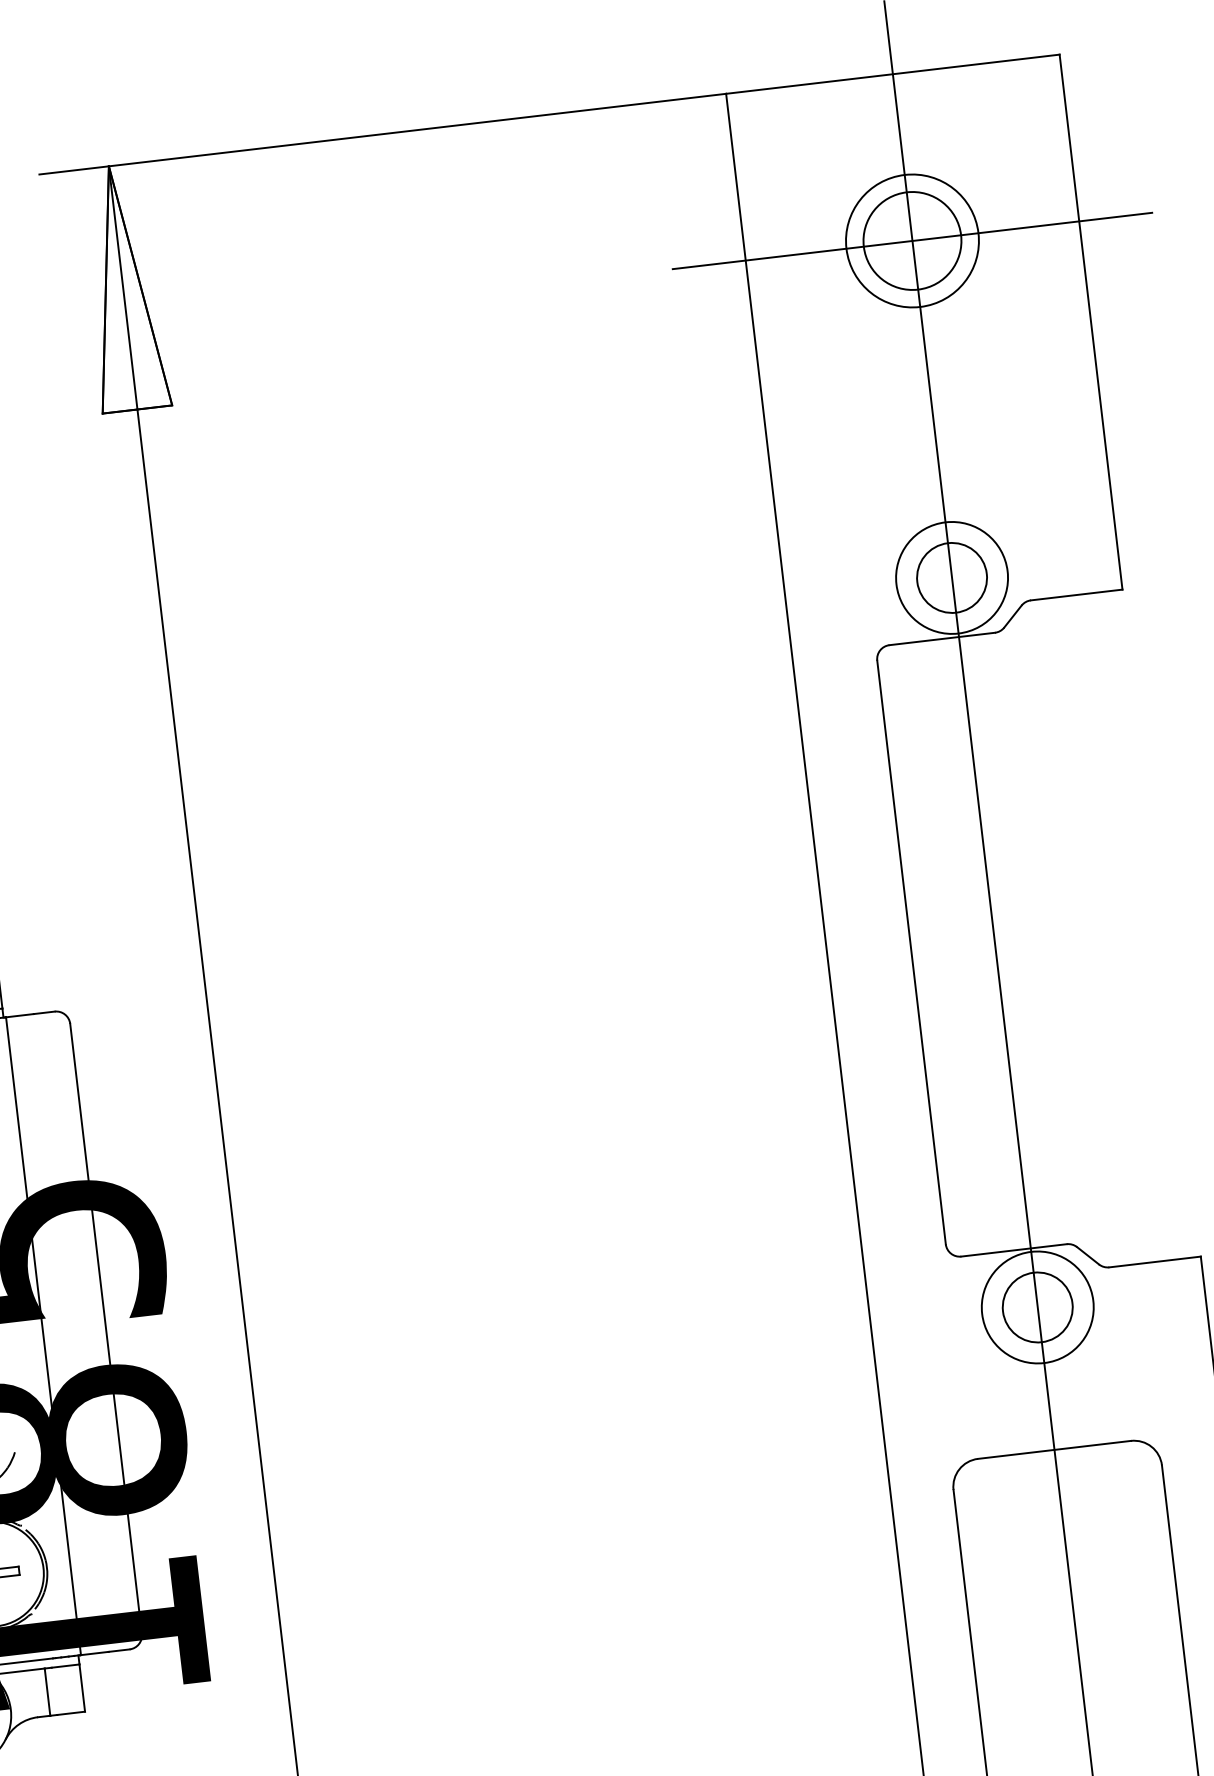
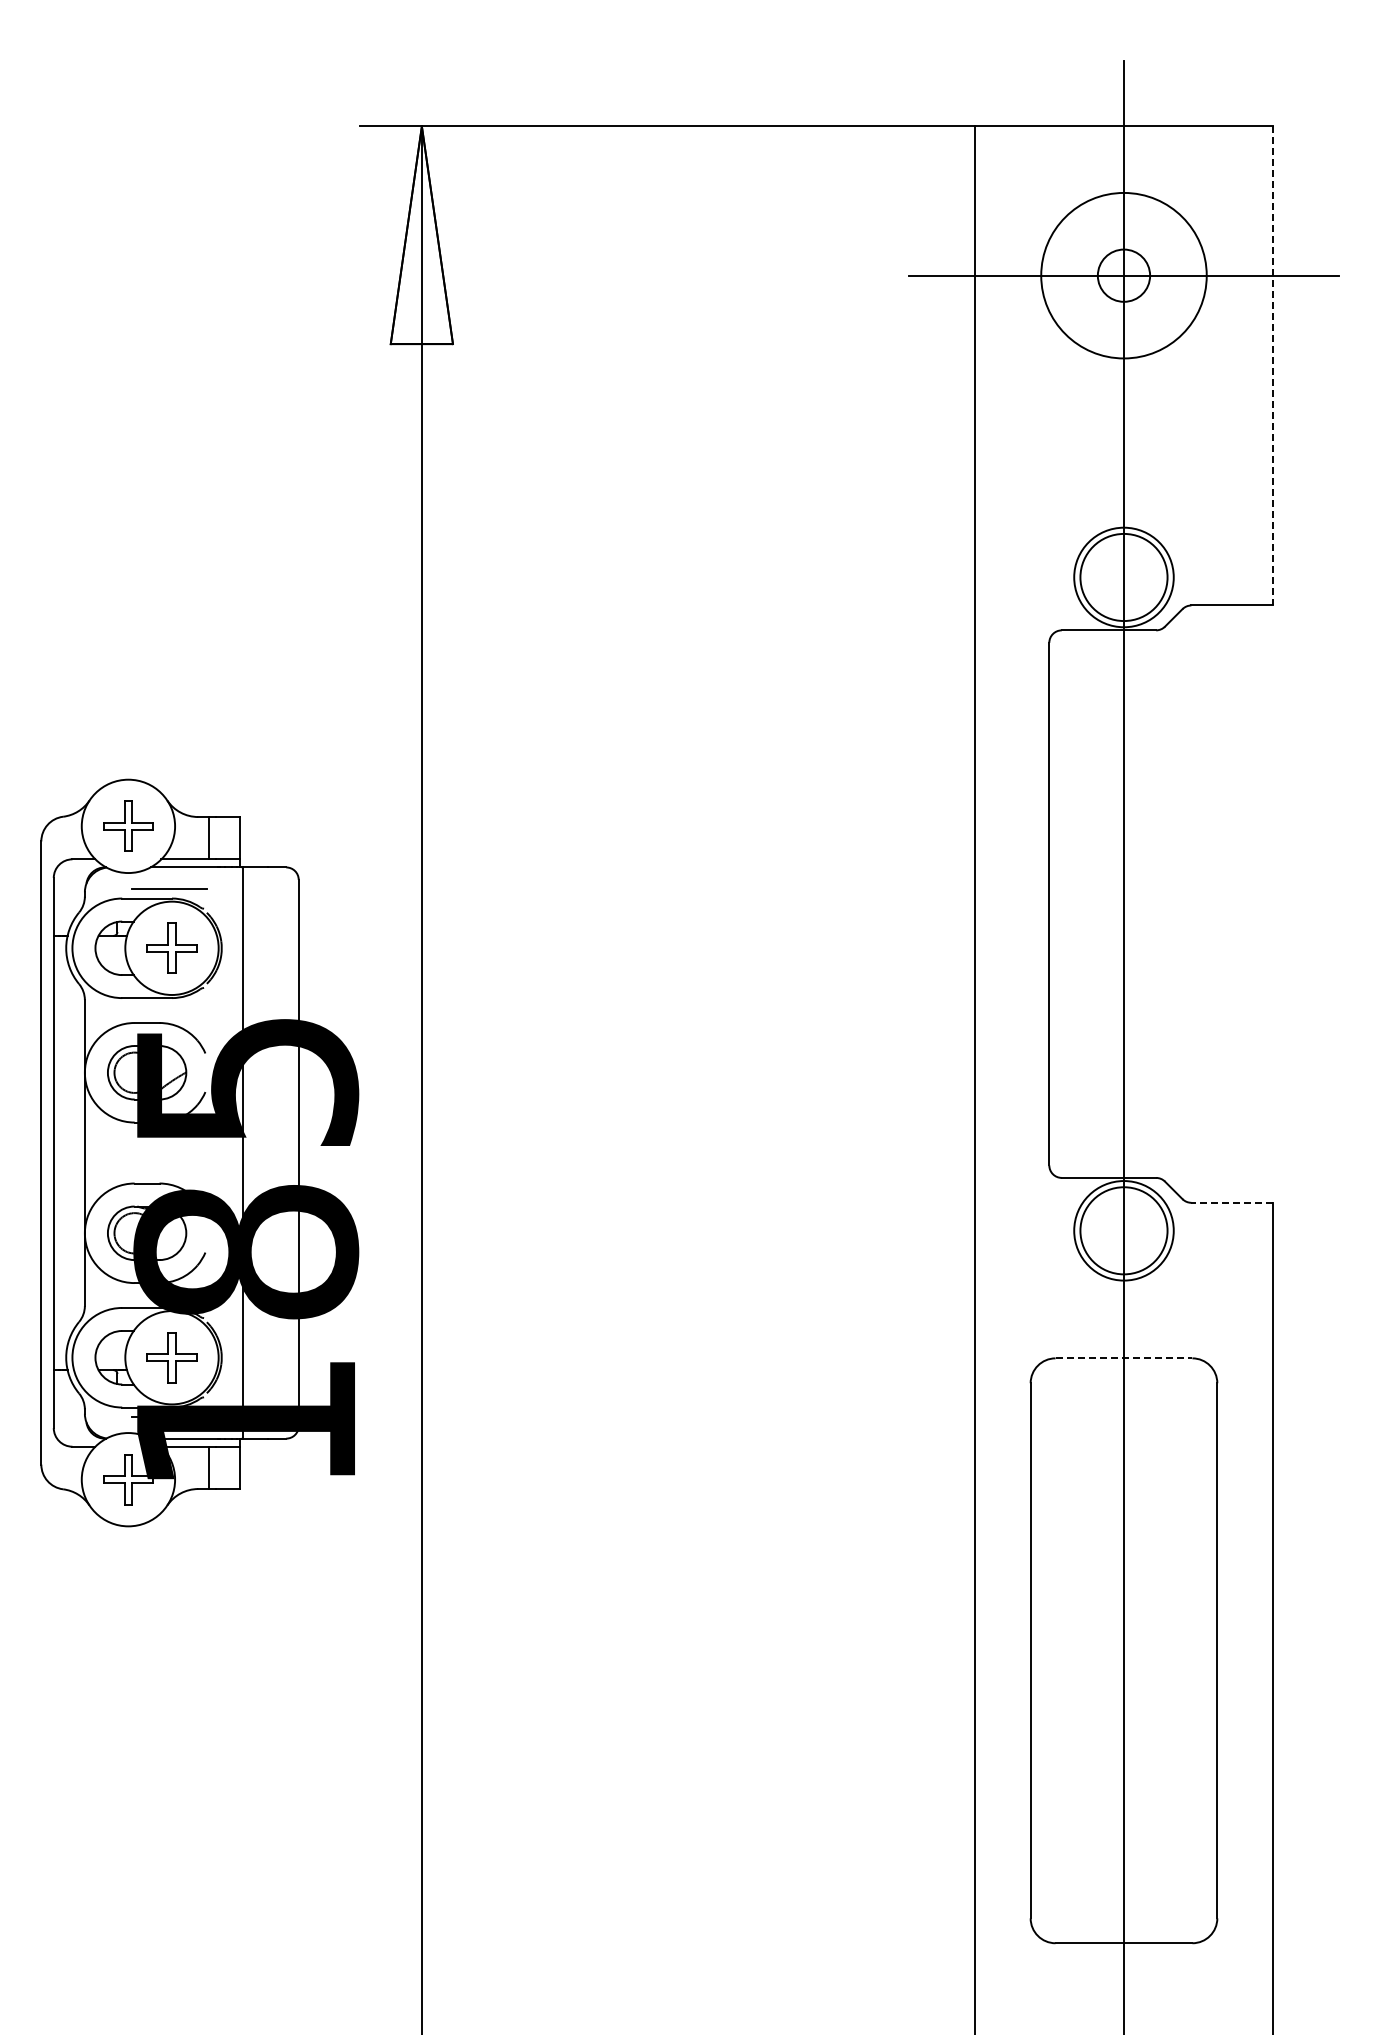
circle: (911, 240) -> (1123, 275), size x0.6
circle: (911, 240) -> (1123, 275), size x1.4
line: (1091, 321) -> (1273, 365), solid -> dashed
circle: (951, 578) -> (1123, 577), size x1.4
line: (1155, 1261) -> (1232, 1202), solid -> dashed
circle: (1037, 1307) -> (1123, 1230), size x1.4
line: (1055, 1449) -> (1124, 1358), solid -> dashed

